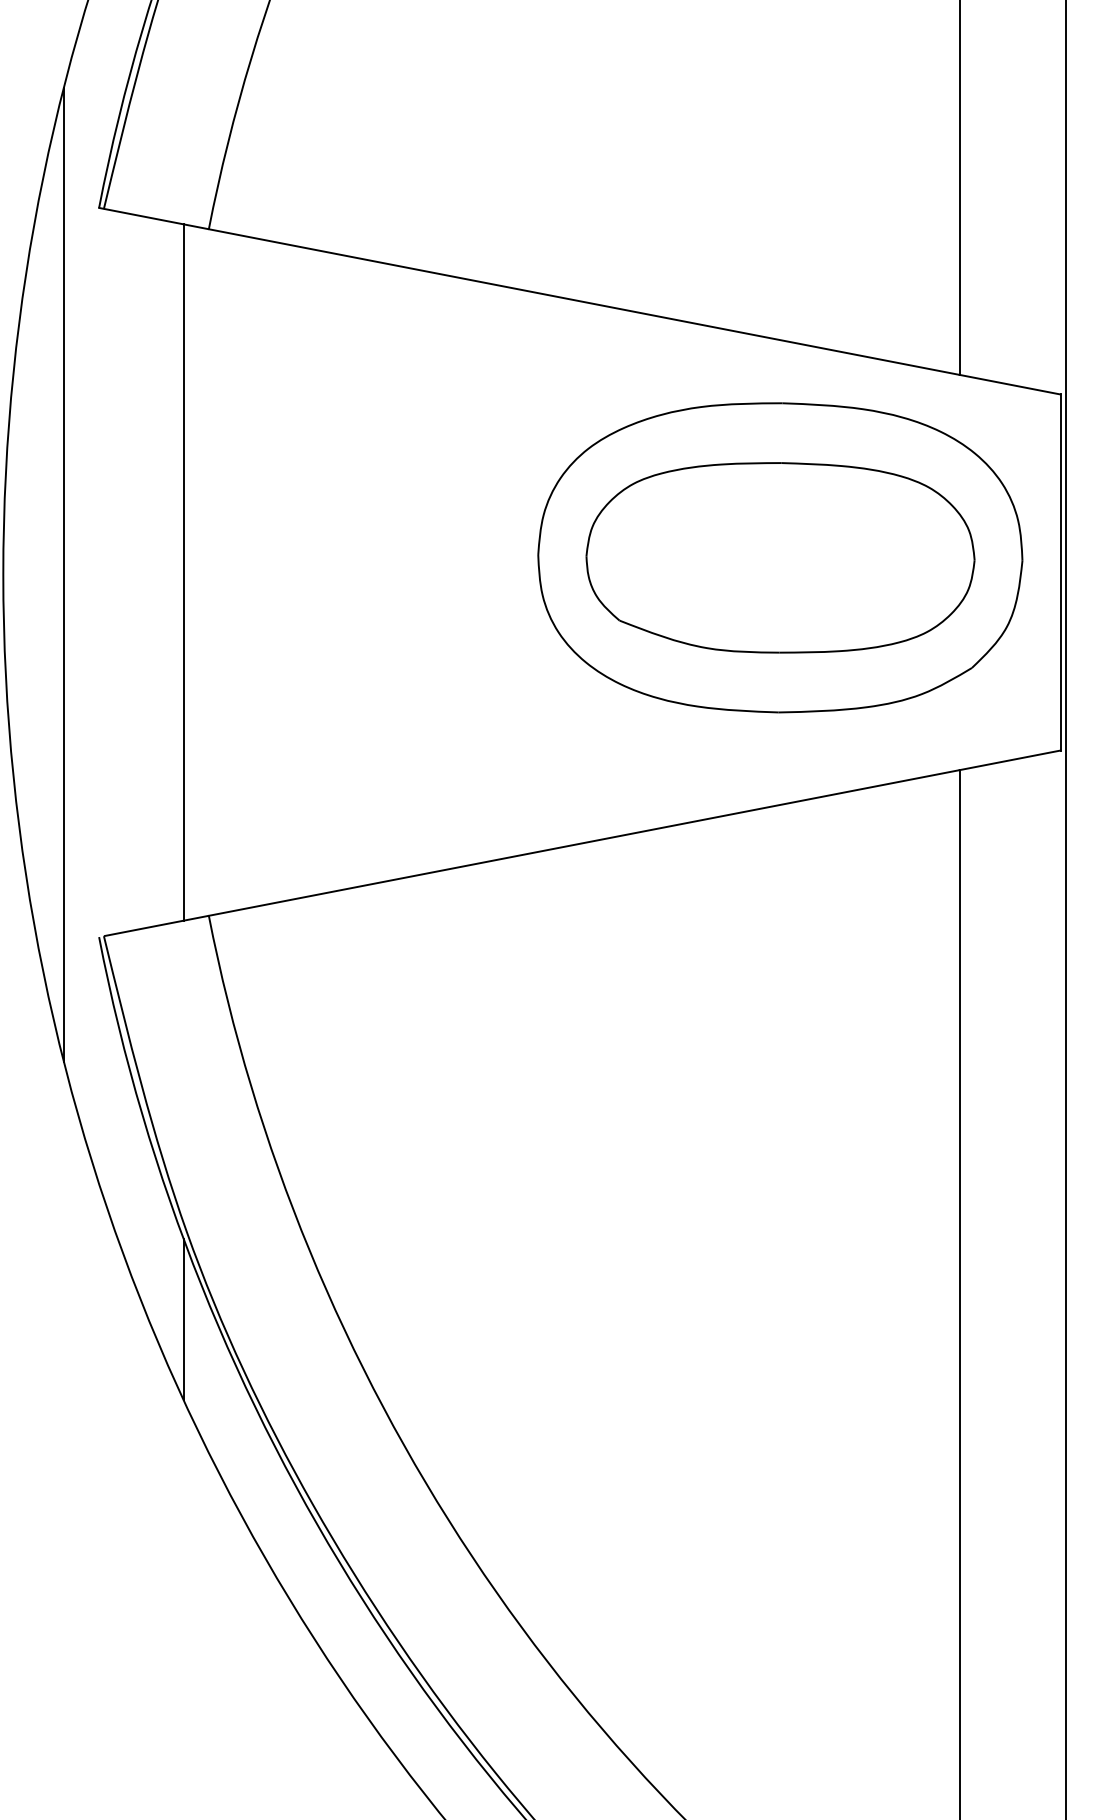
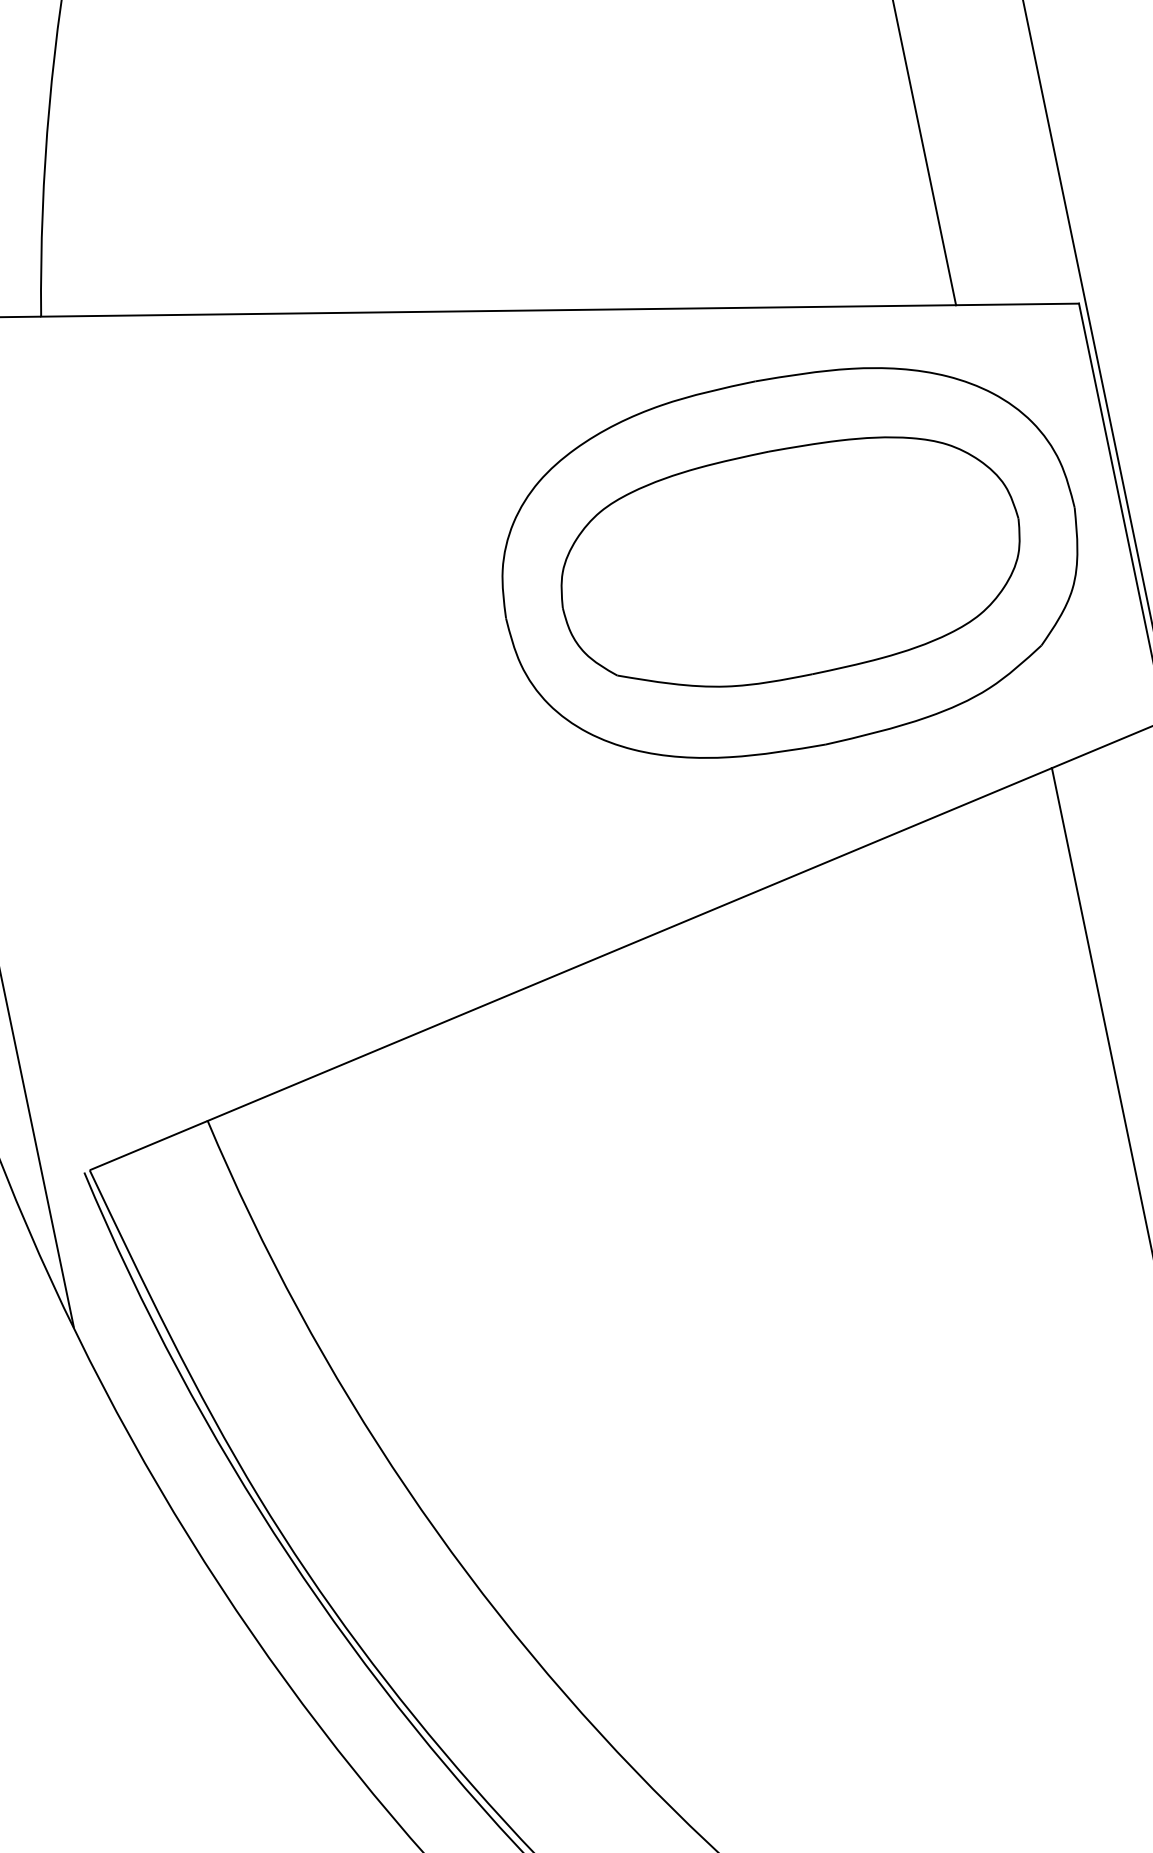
line: (183, 572) -> (94, 724), removed
line: (183, 1319) -> (275, 1600), removed

